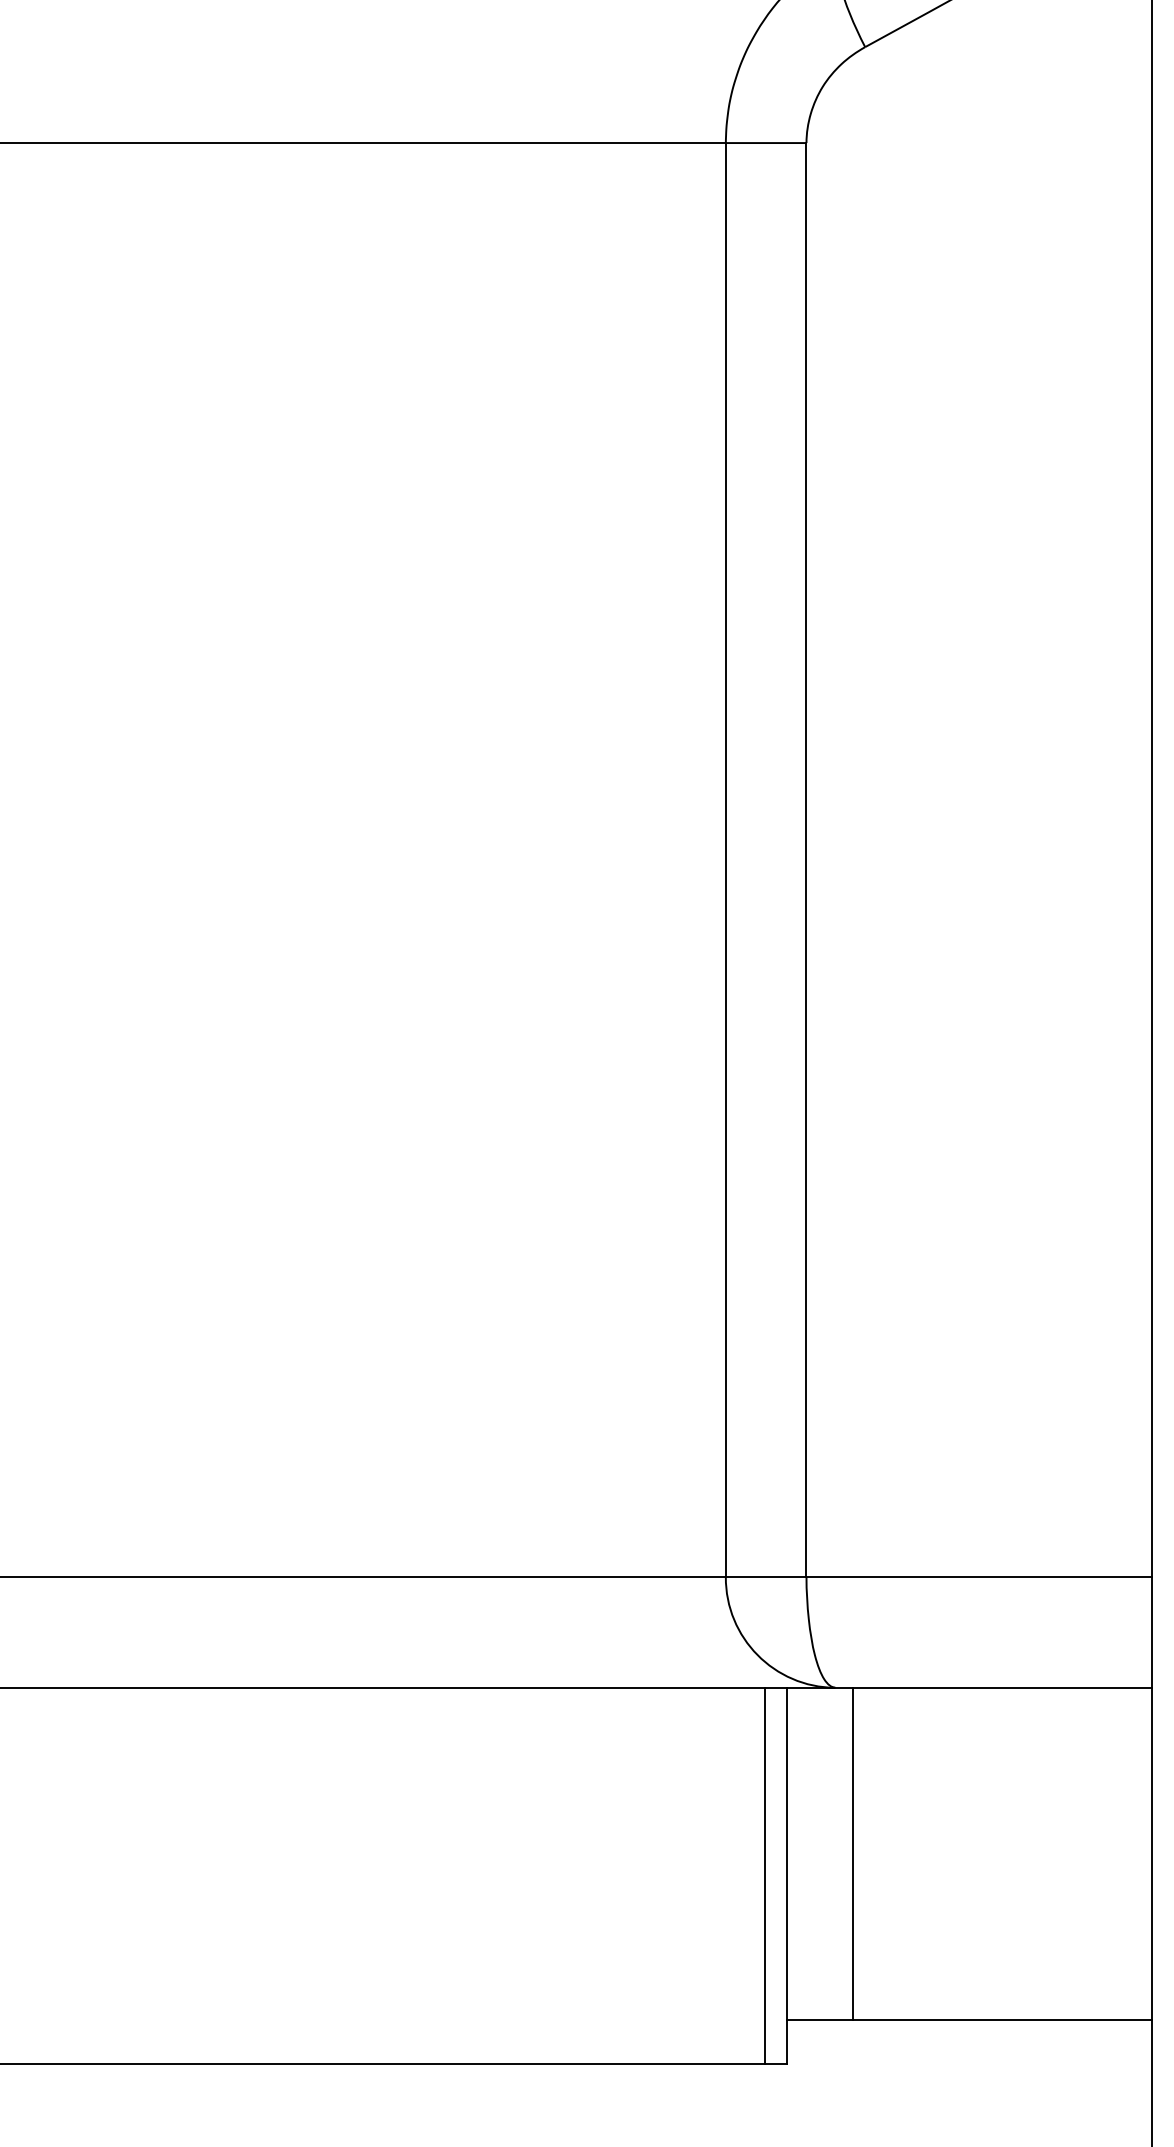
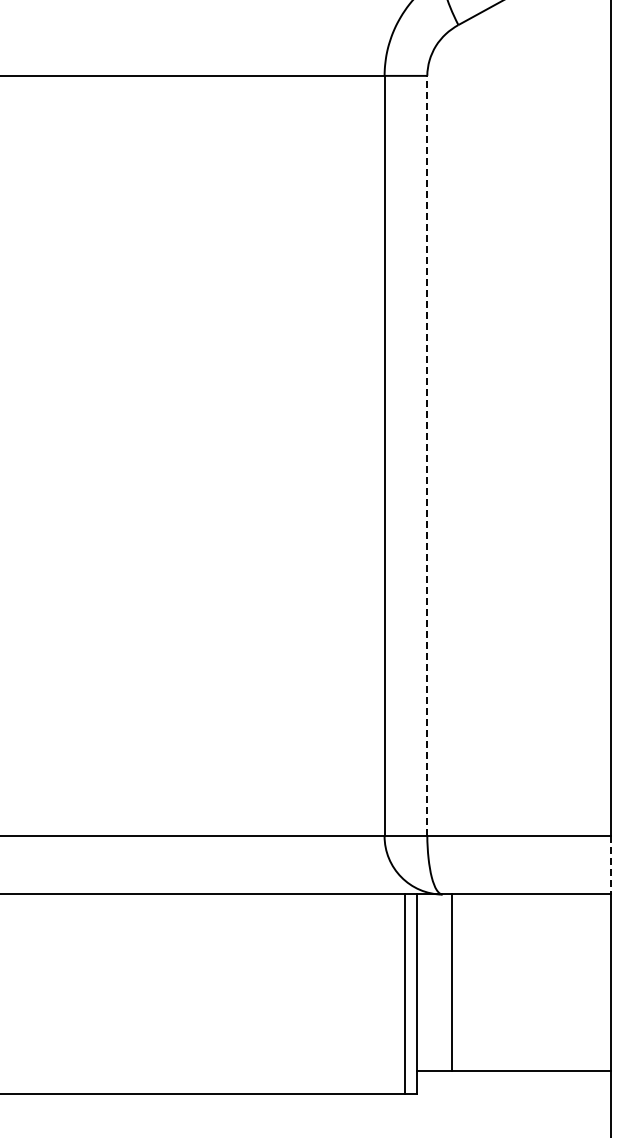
line: (806, 859) -> (427, 455), solid -> dashed
line: (1152, 1632) -> (610, 865), solid -> dashed

